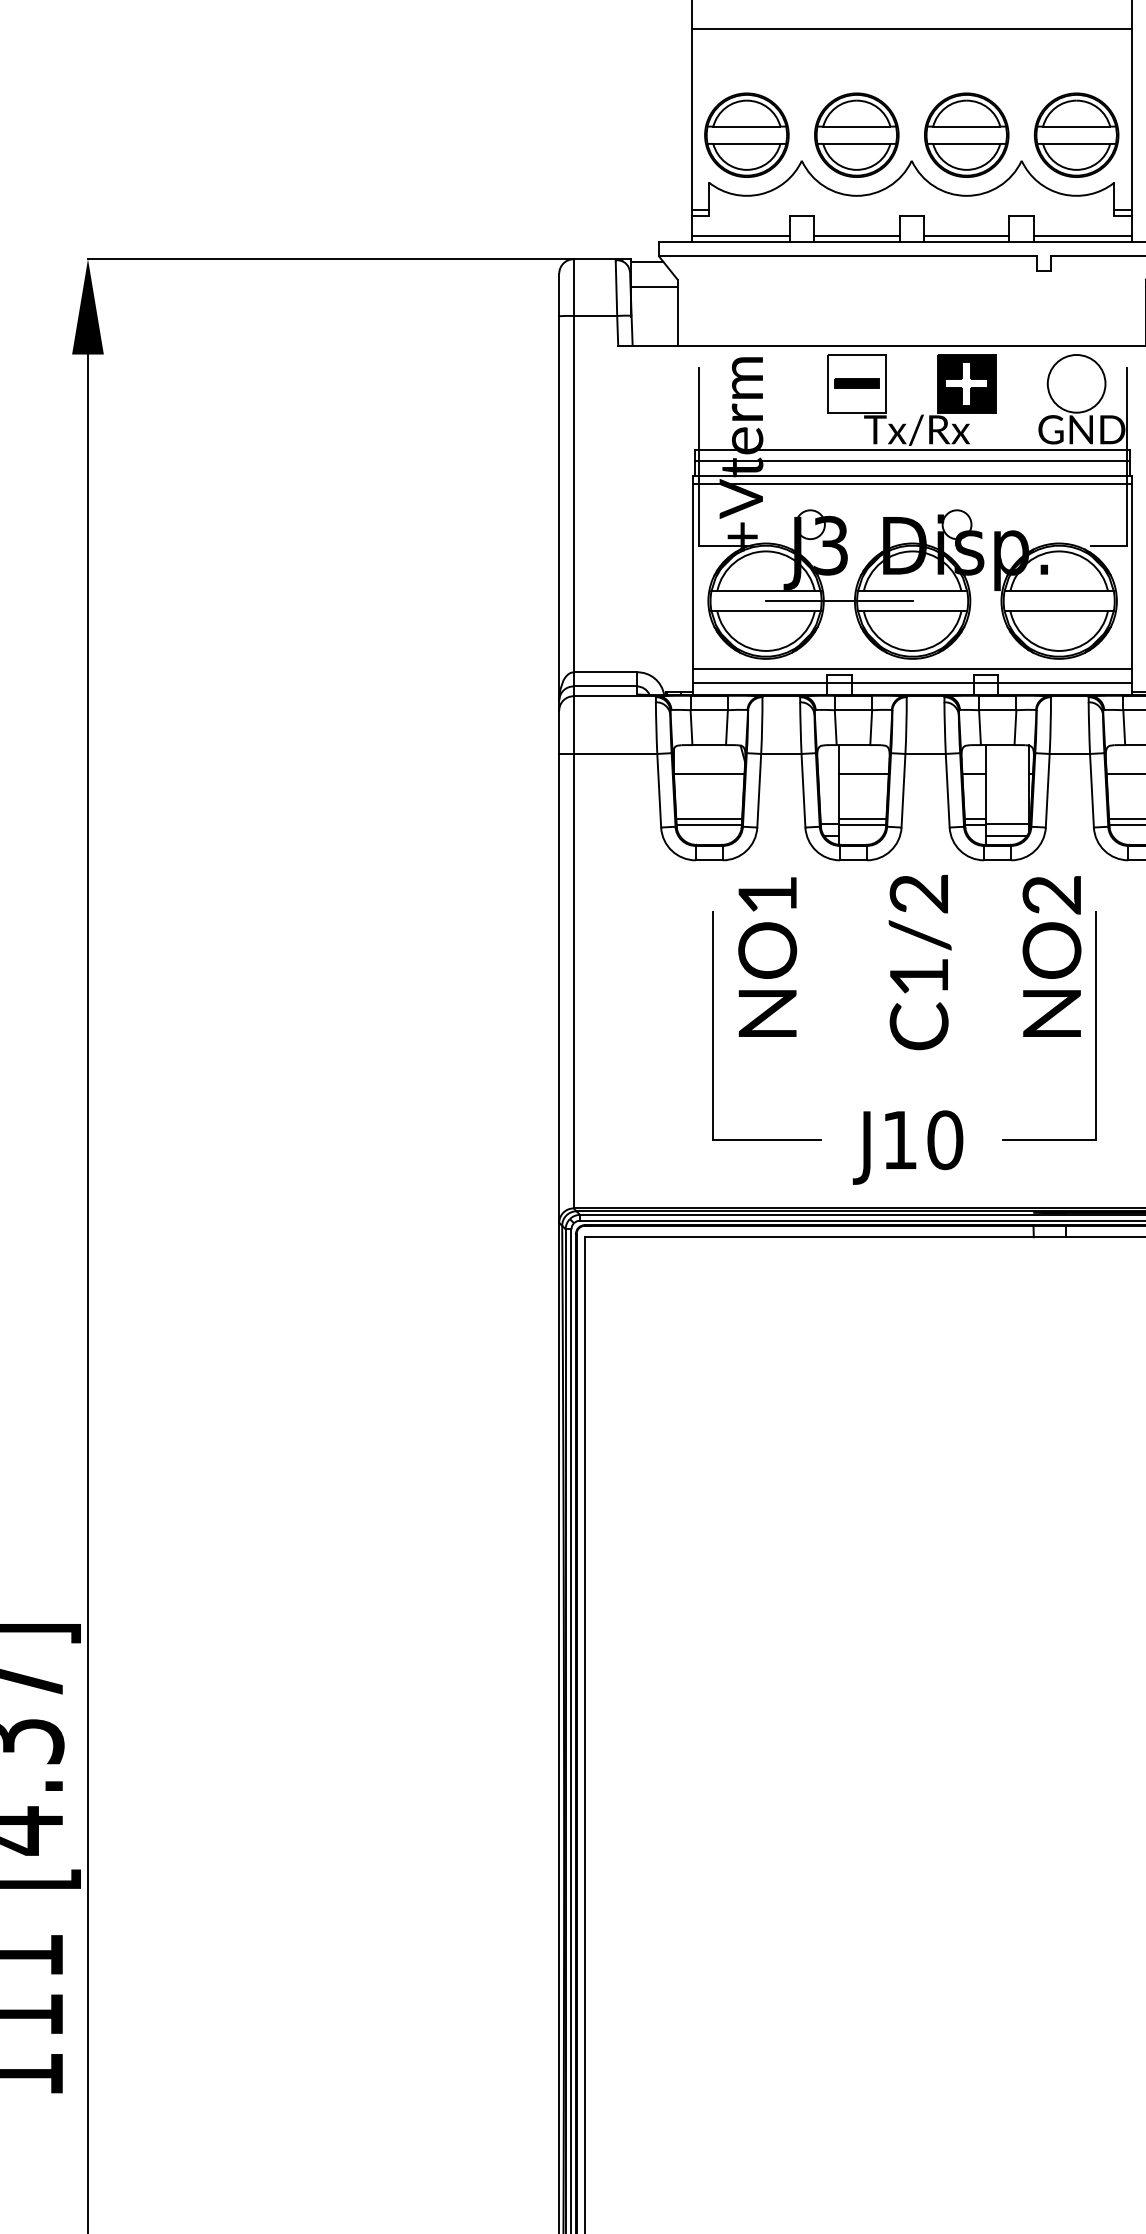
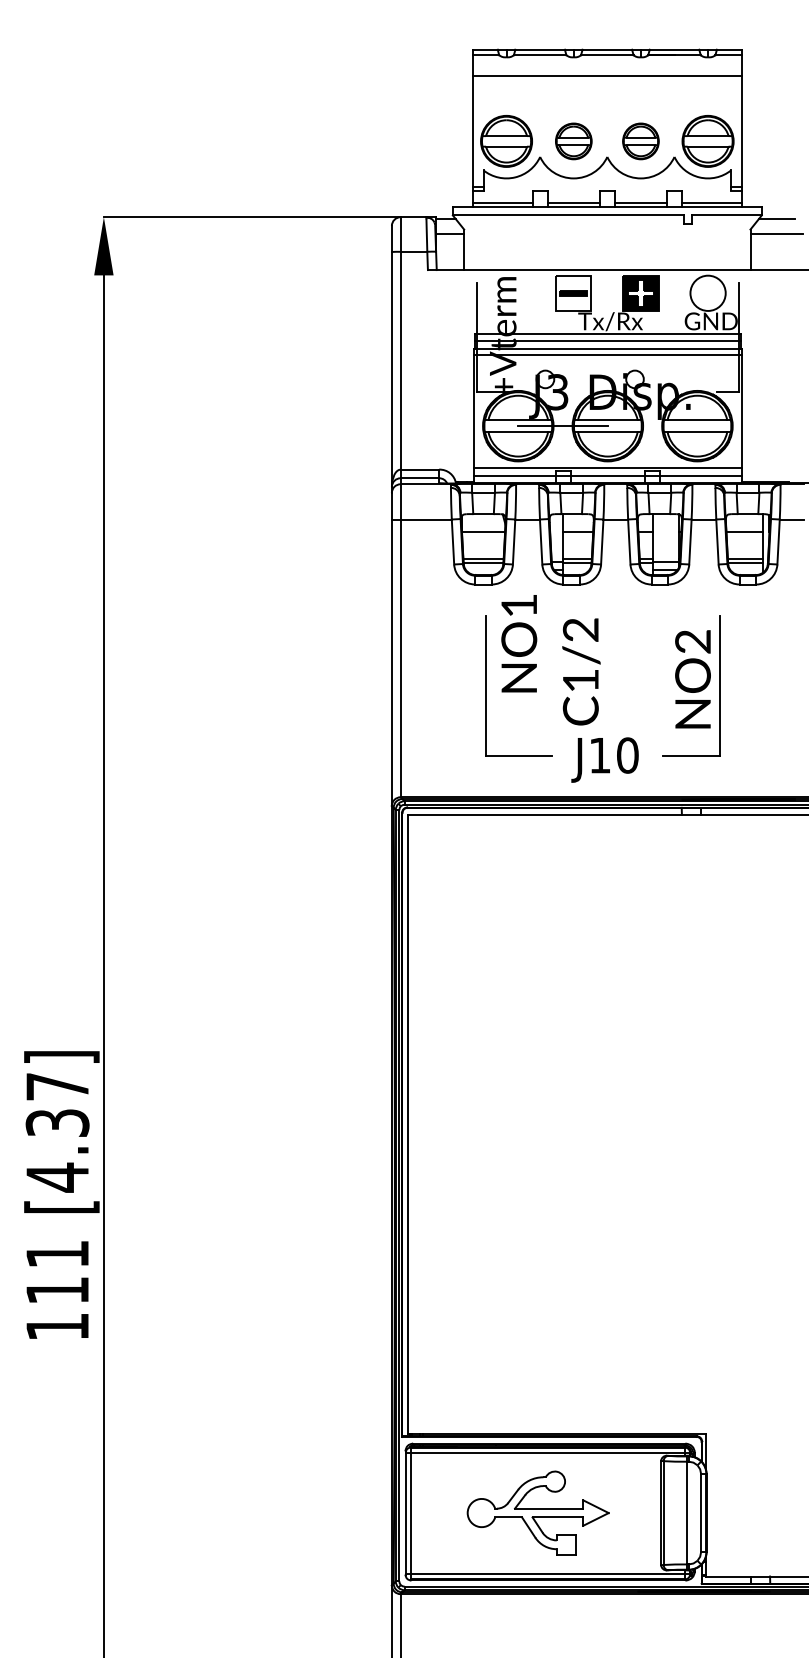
part: (856, 135) -> (573, 141), size x0.7
part: (966, 135) -> (640, 141), size x0.7
text: (1051, 956) -> (692, 679), moved
text: (920, 961) -> (581, 671), moved

